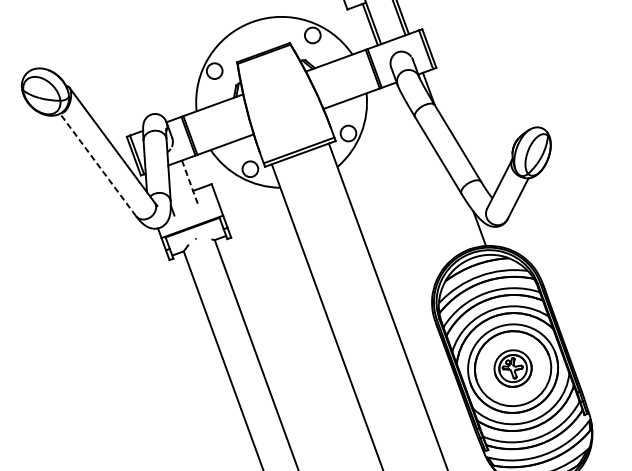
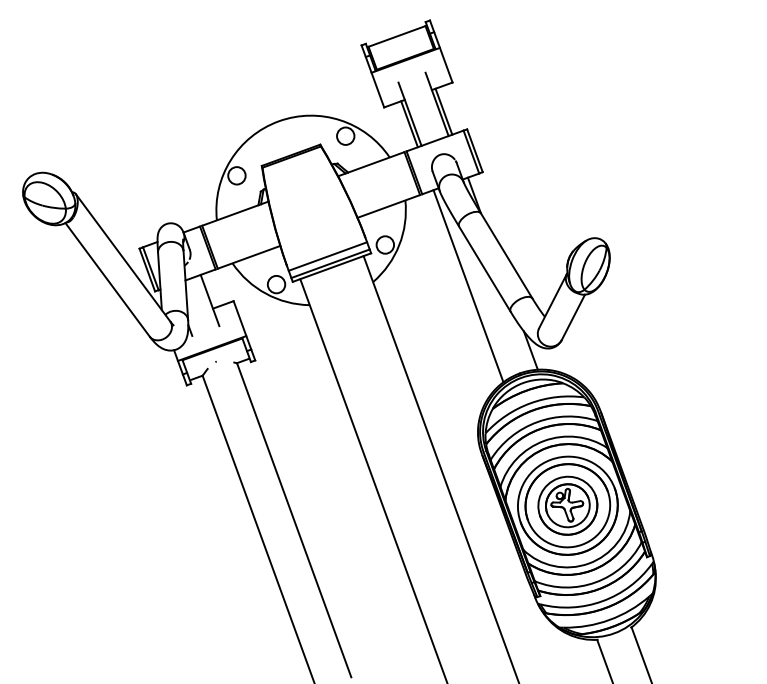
line: (296, 143) -> (327, 256), added
line: (97, 164) -> (107, 279), dashed -> solid
line: (423, 170) -> (468, 286), added
line: (190, 183) -> (210, 300), dashed -> solid
part: (512, 368) -> (567, 505), size x1.43

